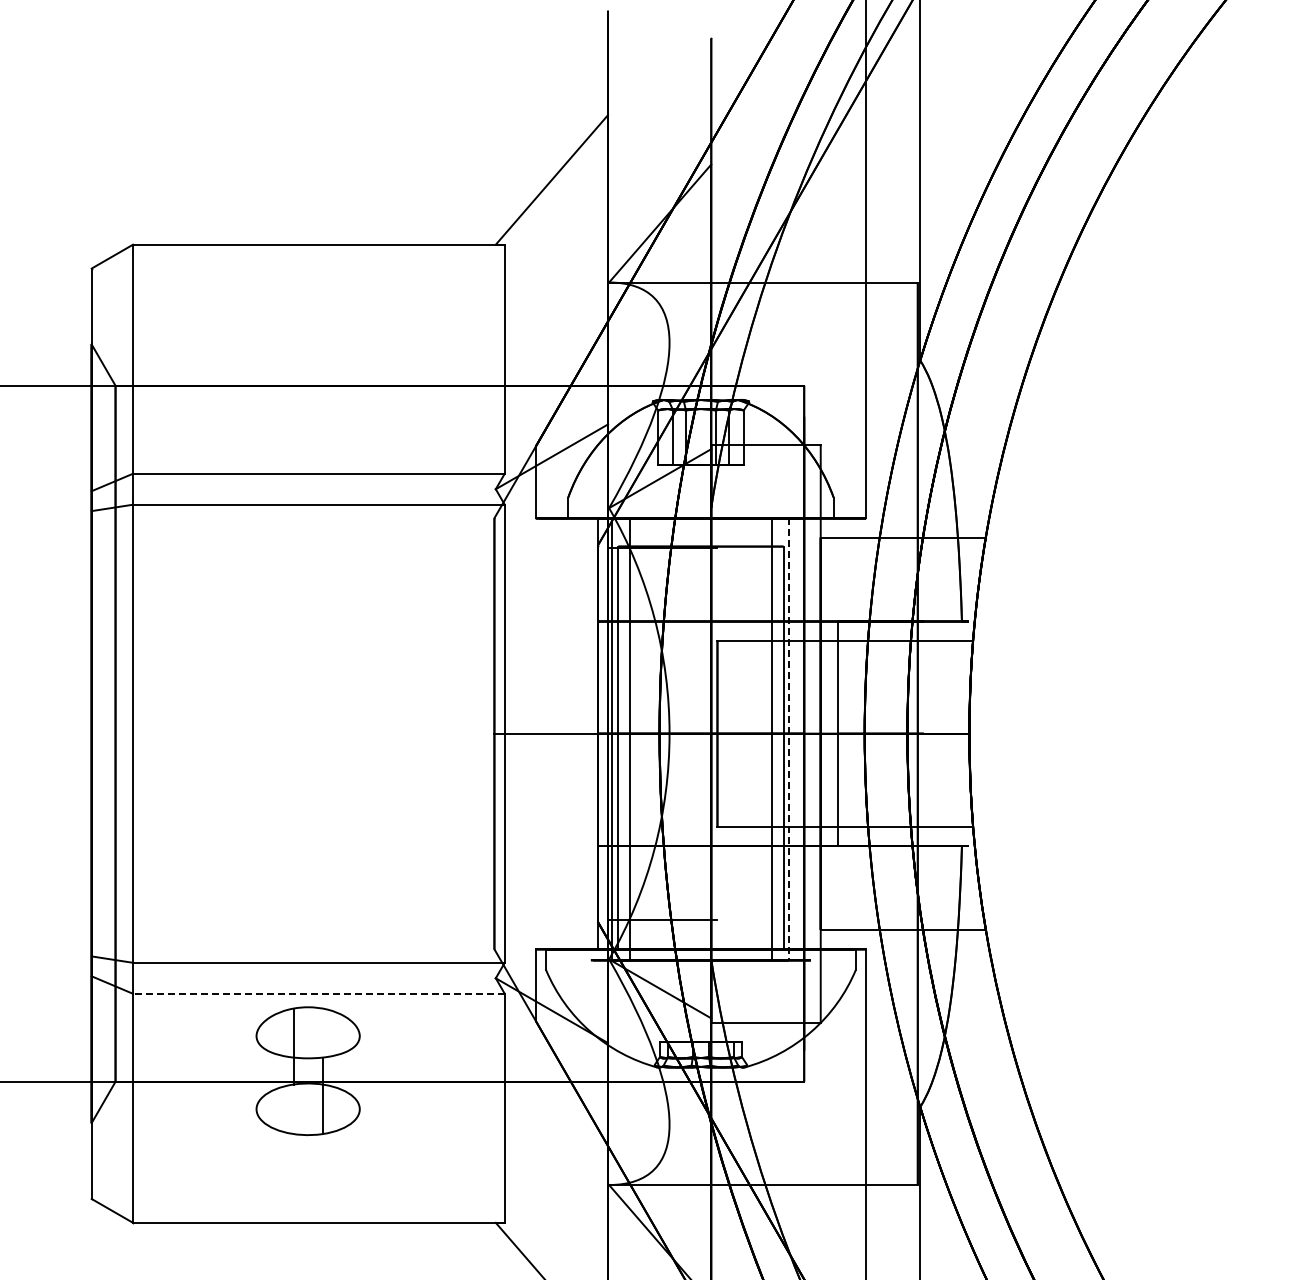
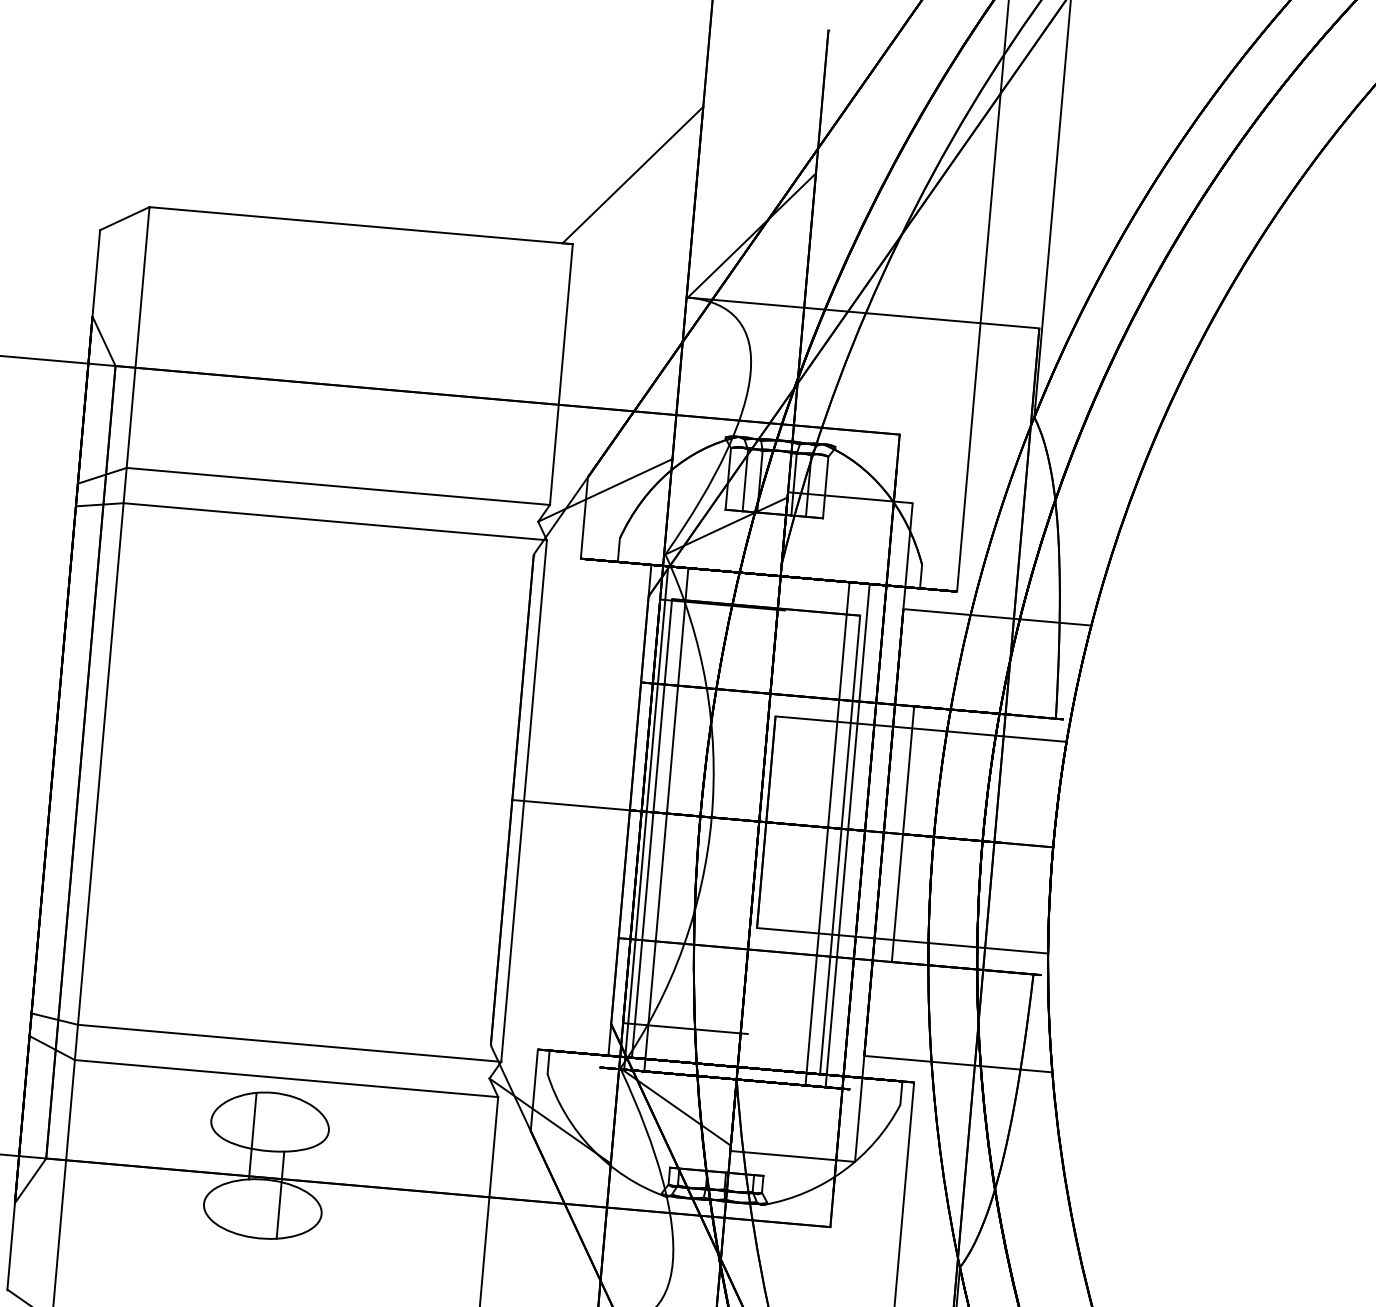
line: (789, 739) -> (847, 835), dashed -> solid
line: (318, 993) -> (286, 1078), dashed -> solid

